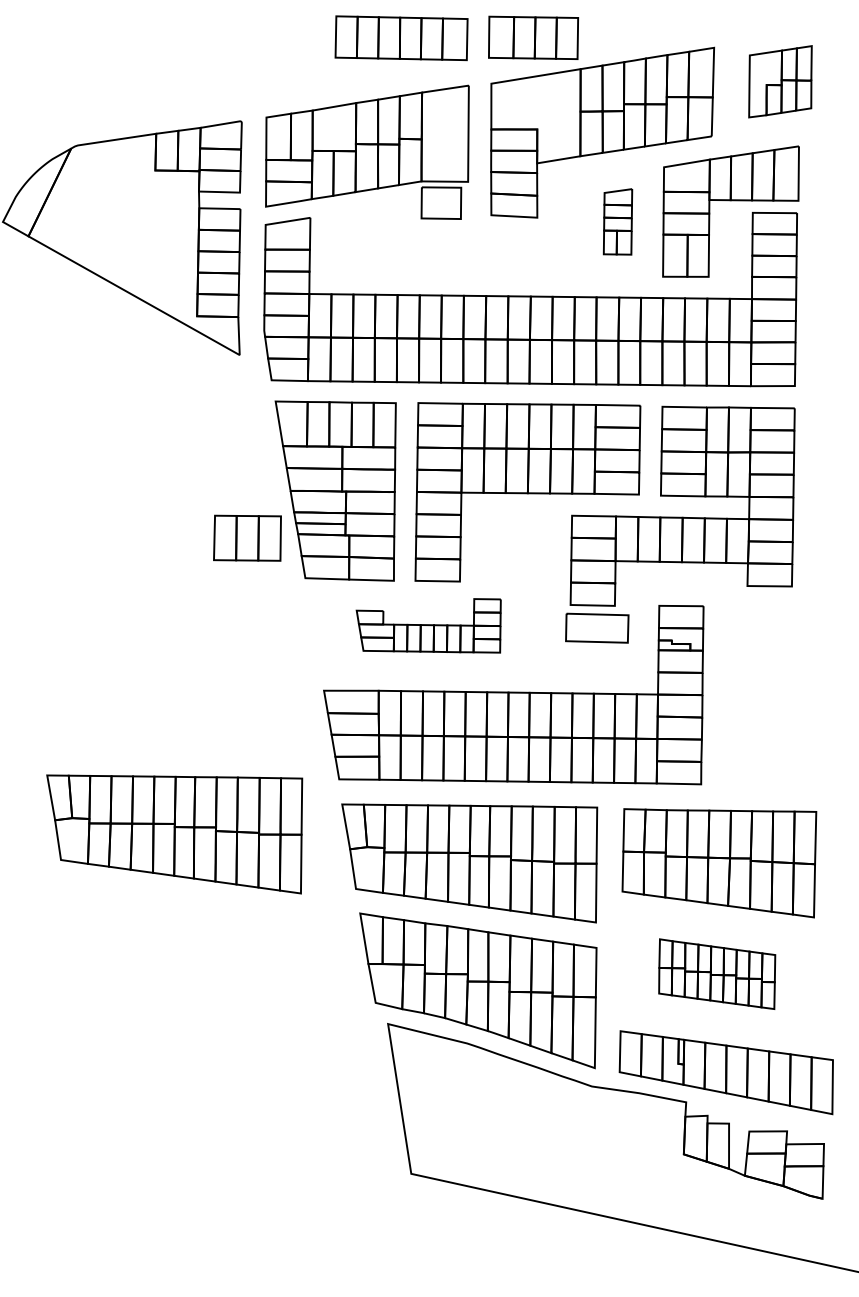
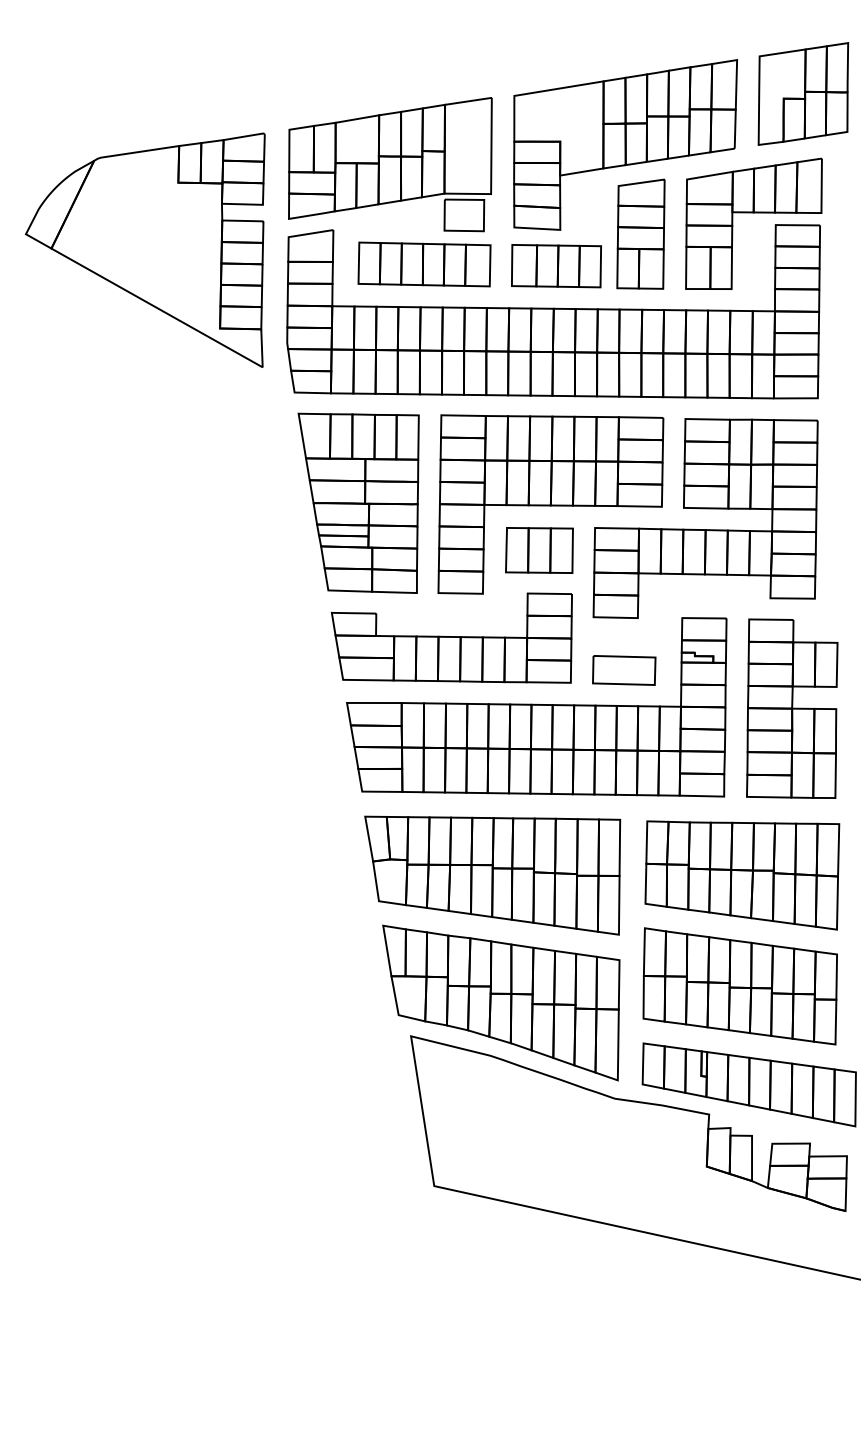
part: (401, 38) -> (424, 264), moved
part: (533, 38) -> (556, 266), moved
part: (780, 81) -> (803, 93), size x1.43
part: (617, 221) -> (640, 233), size x1.67
part: (247, 538) -> (539, 550), moved
part: (428, 625) -> (451, 637), size x1.67
part: (597, 628) -> (624, 670), moved
part: (769, 696) -> (792, 708), added
part: (174, 834) -> (197, 846), removed
part: (716, 974) -> (739, 986), size x1.67

